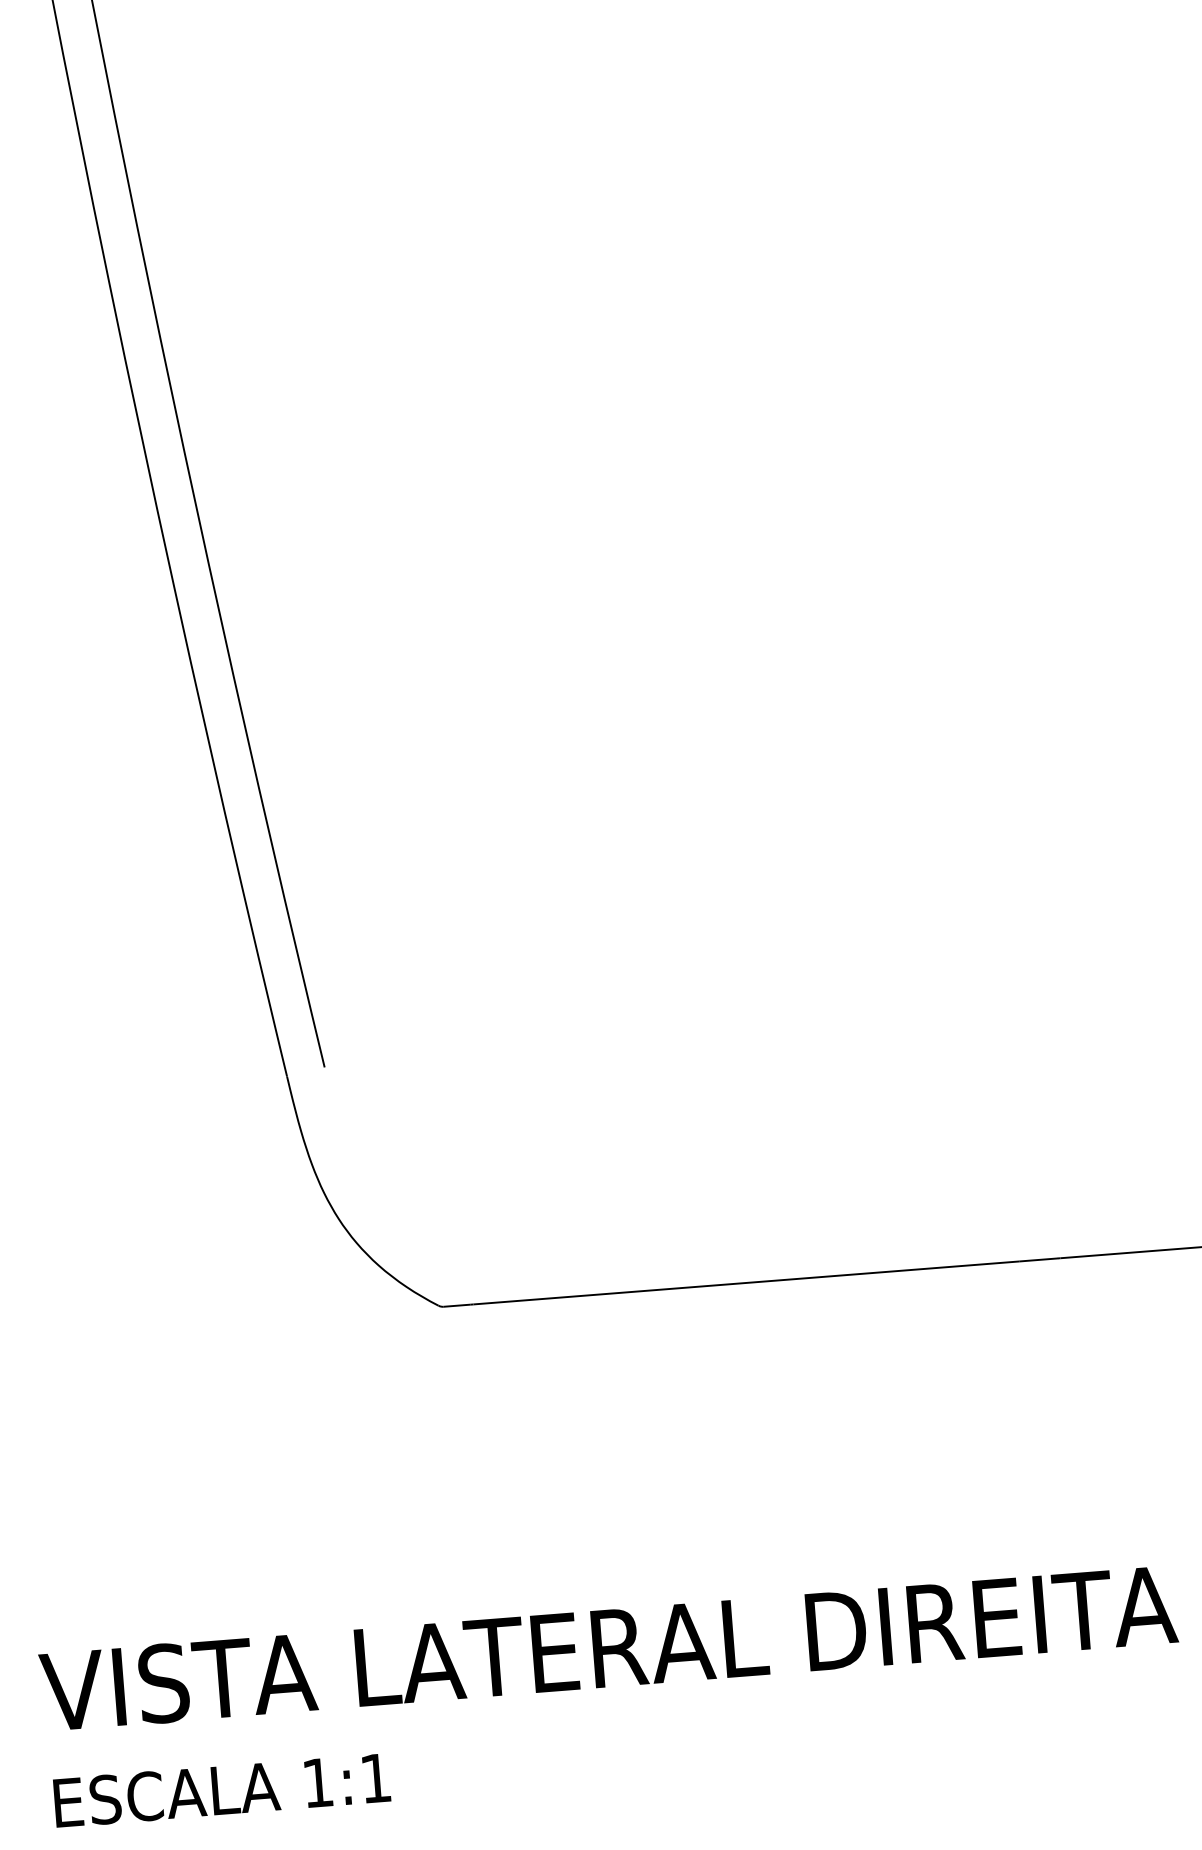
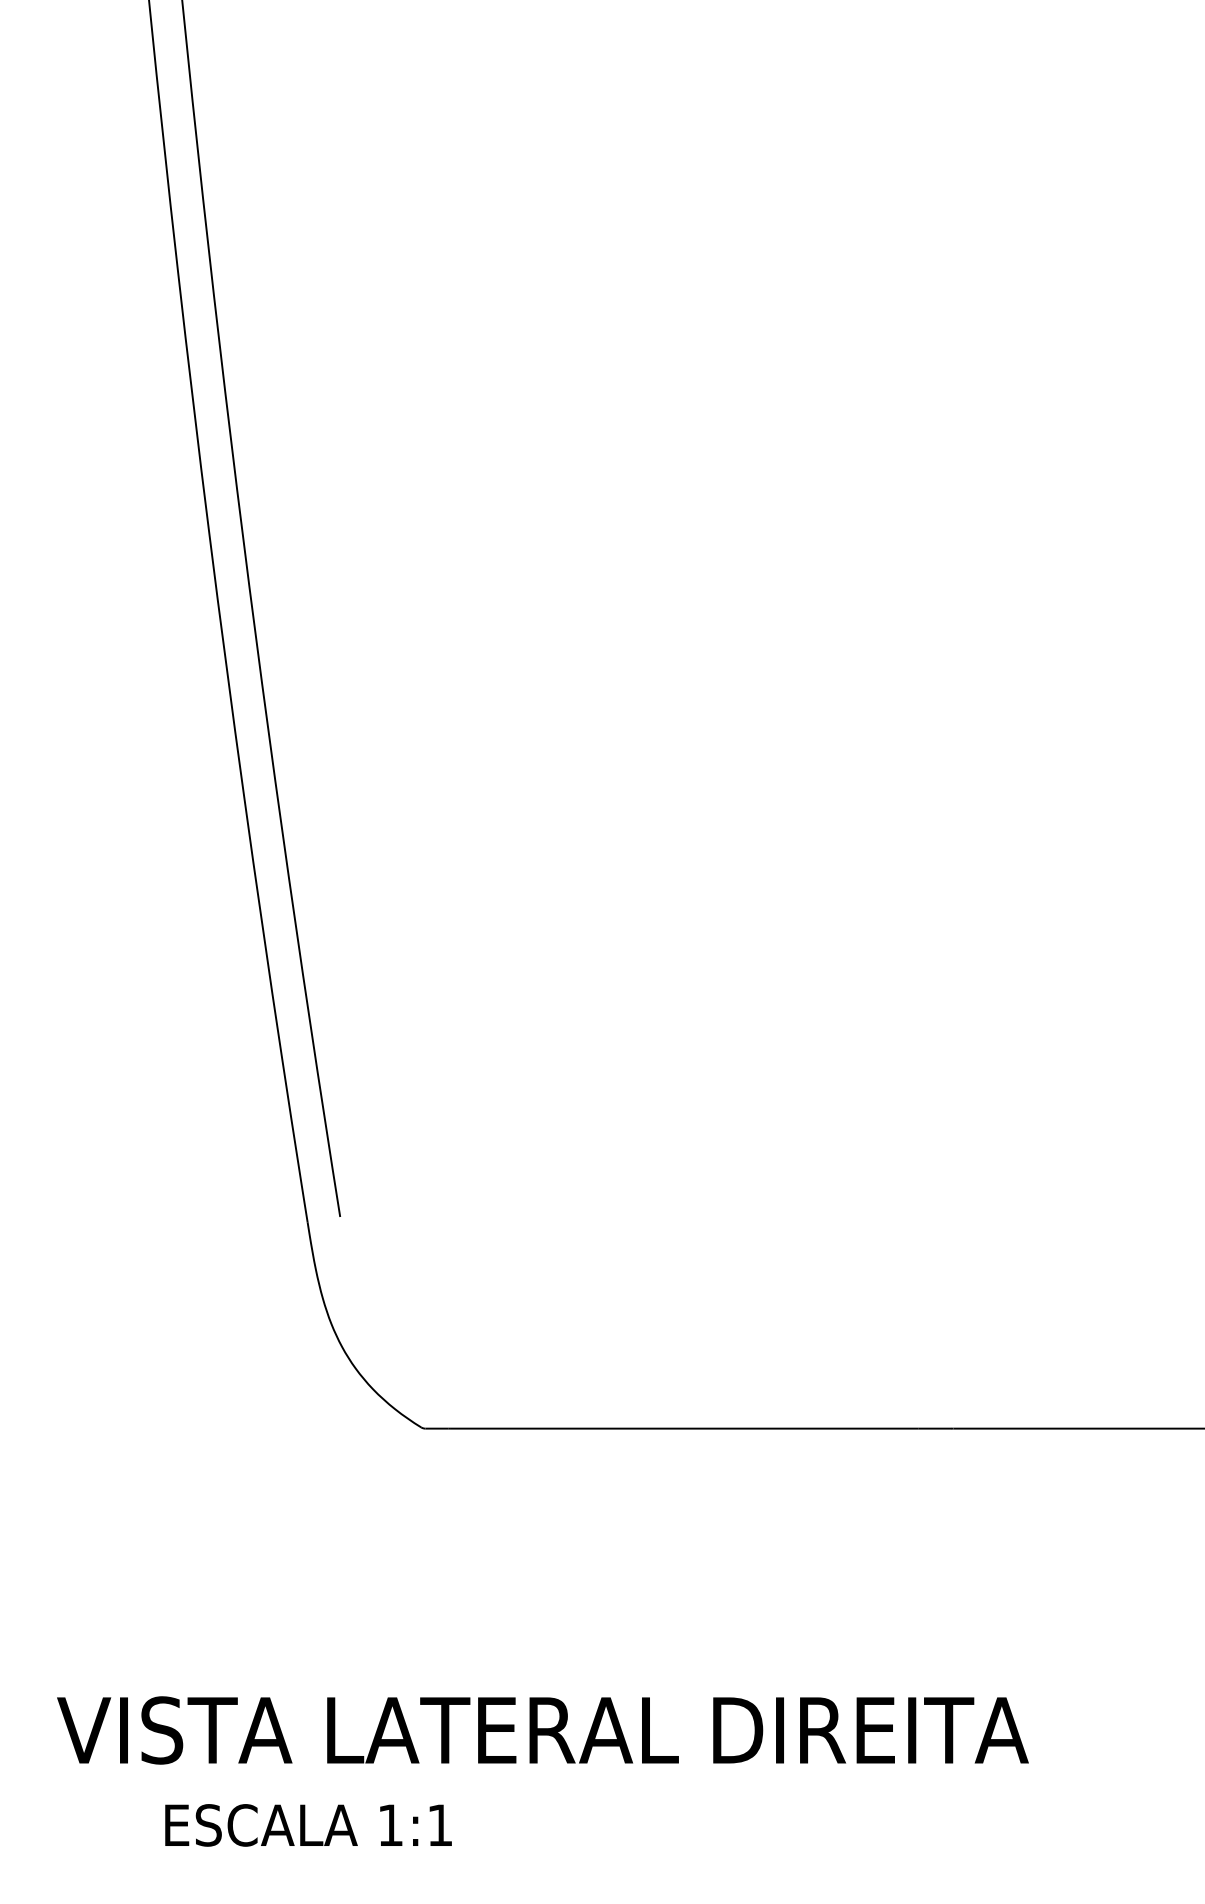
text: (222, 1790) -> (308, 1825), moved

